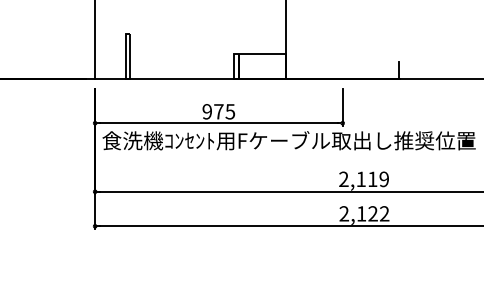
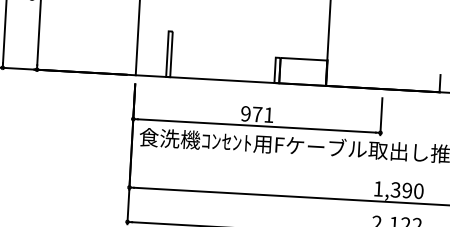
text: (230, 111) -> (269, 114), 975 -> 971
text: (364, 179) -> (399, 190), 2,119 -> 1,390

